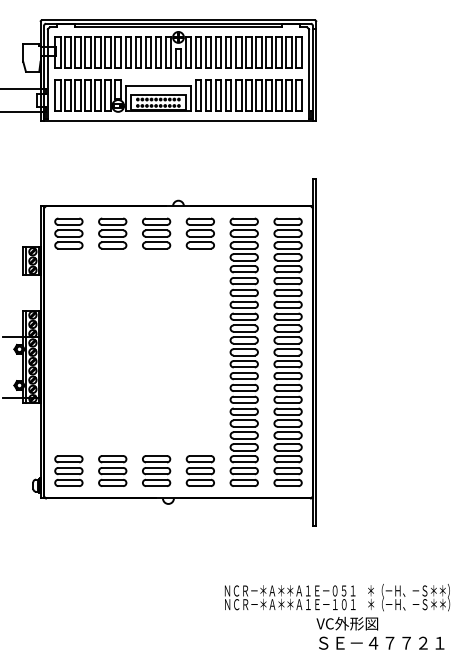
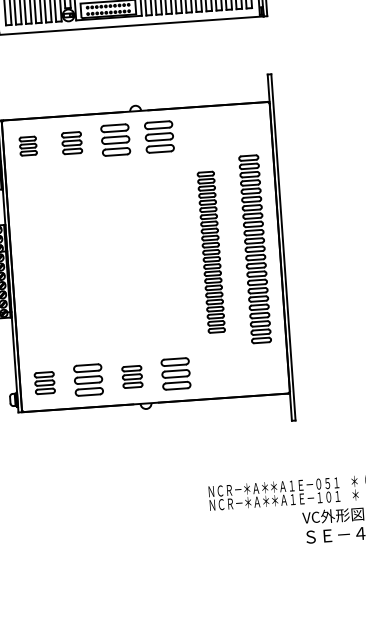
part: (68, 233) -> (27, 146), size x0.6
part: (112, 233) -> (71, 143), size x0.7
part: (243, 351) -> (210, 251), size x0.6
part: (287, 351) -> (254, 248), size x0.7
part: (68, 470) -> (44, 382), size x0.7
part: (156, 470) -> (132, 376), size x0.7

